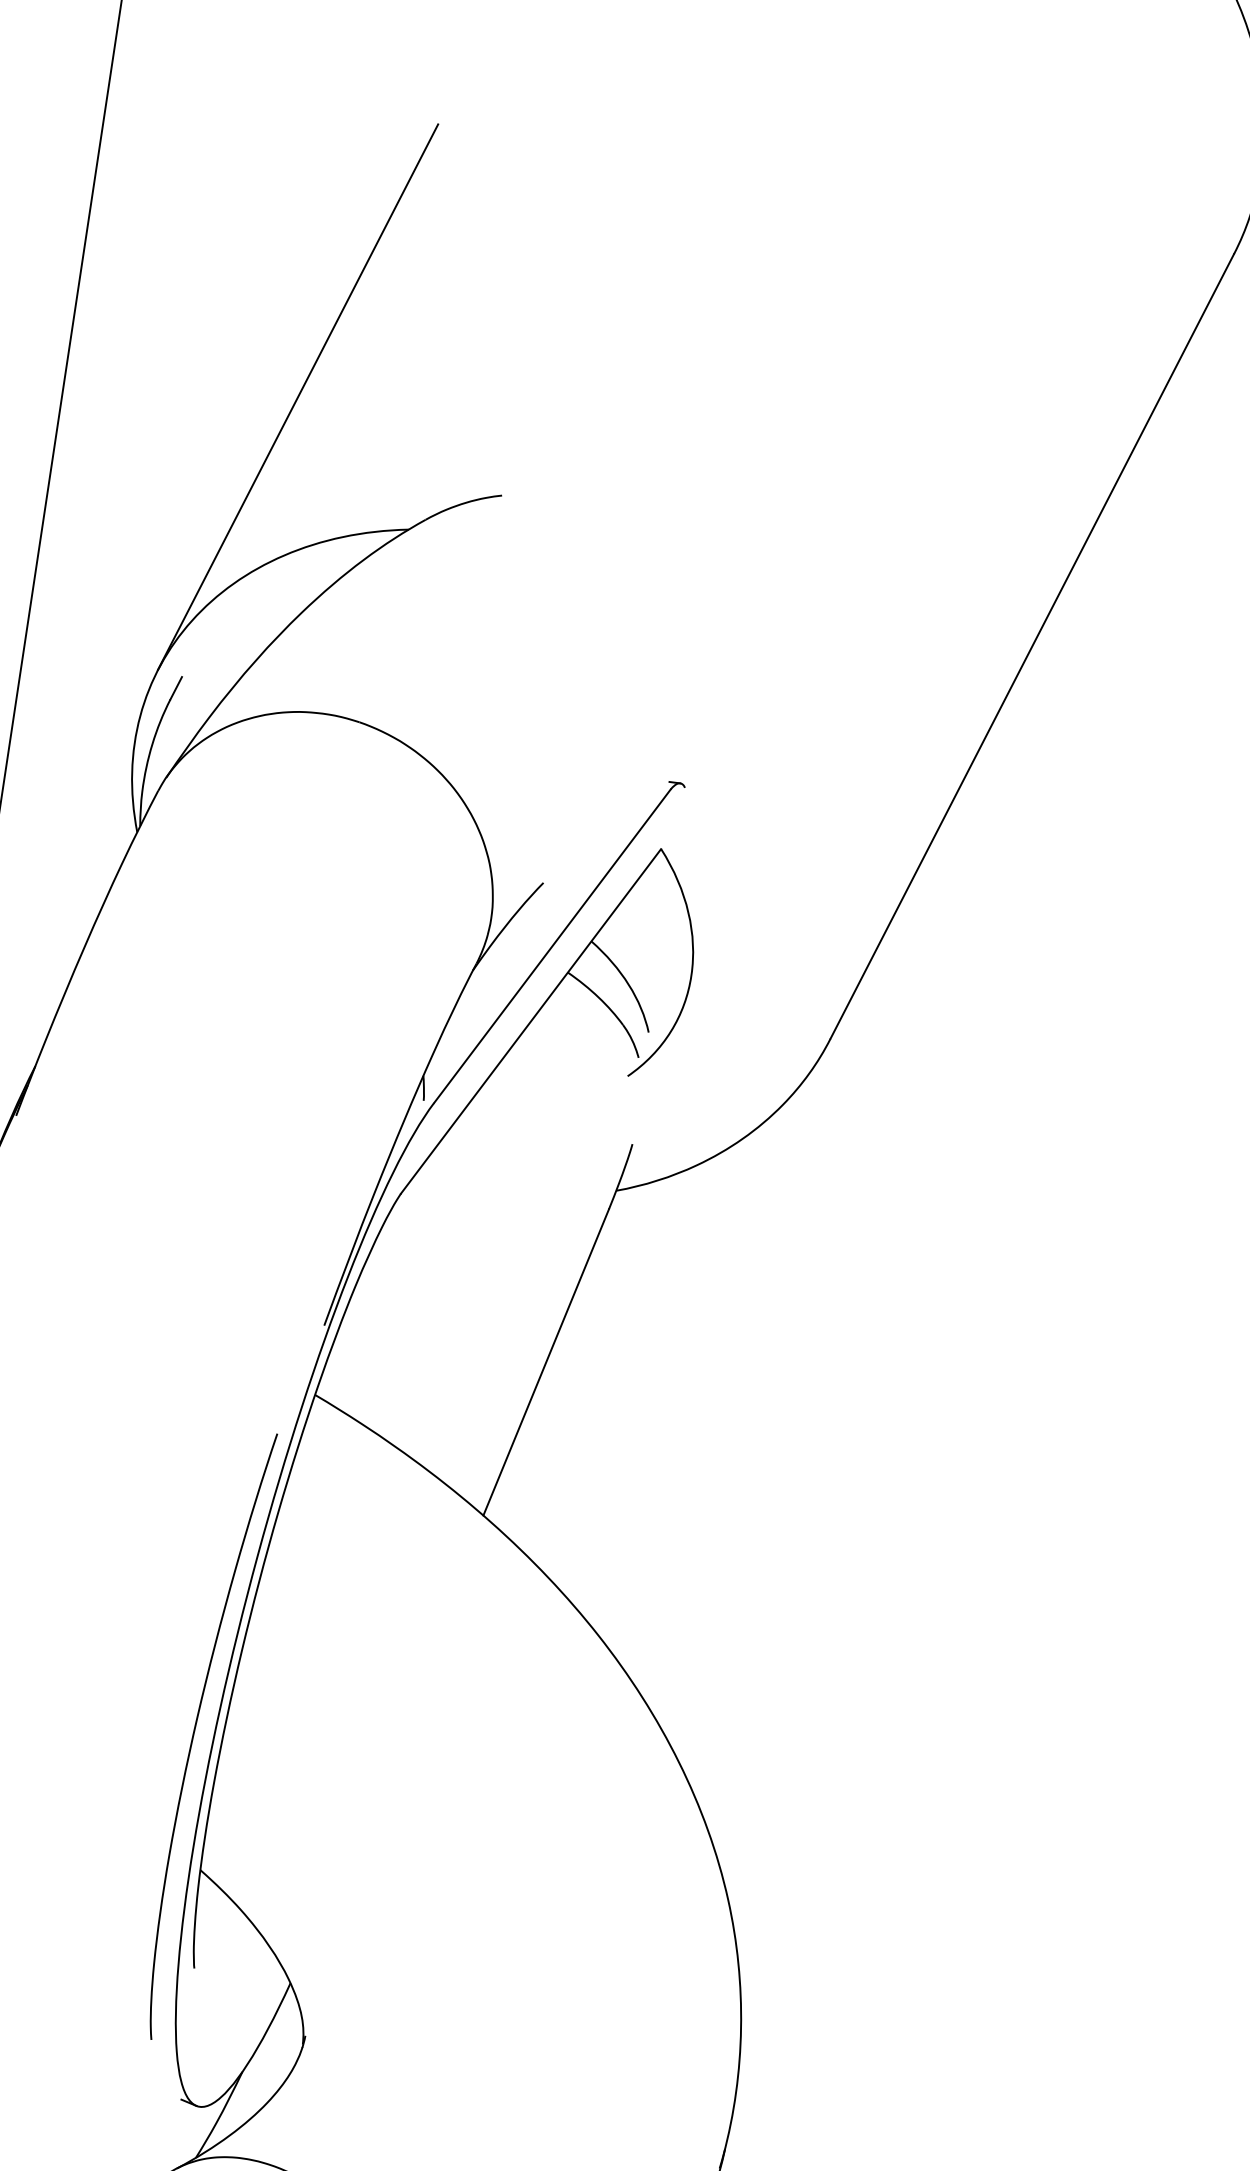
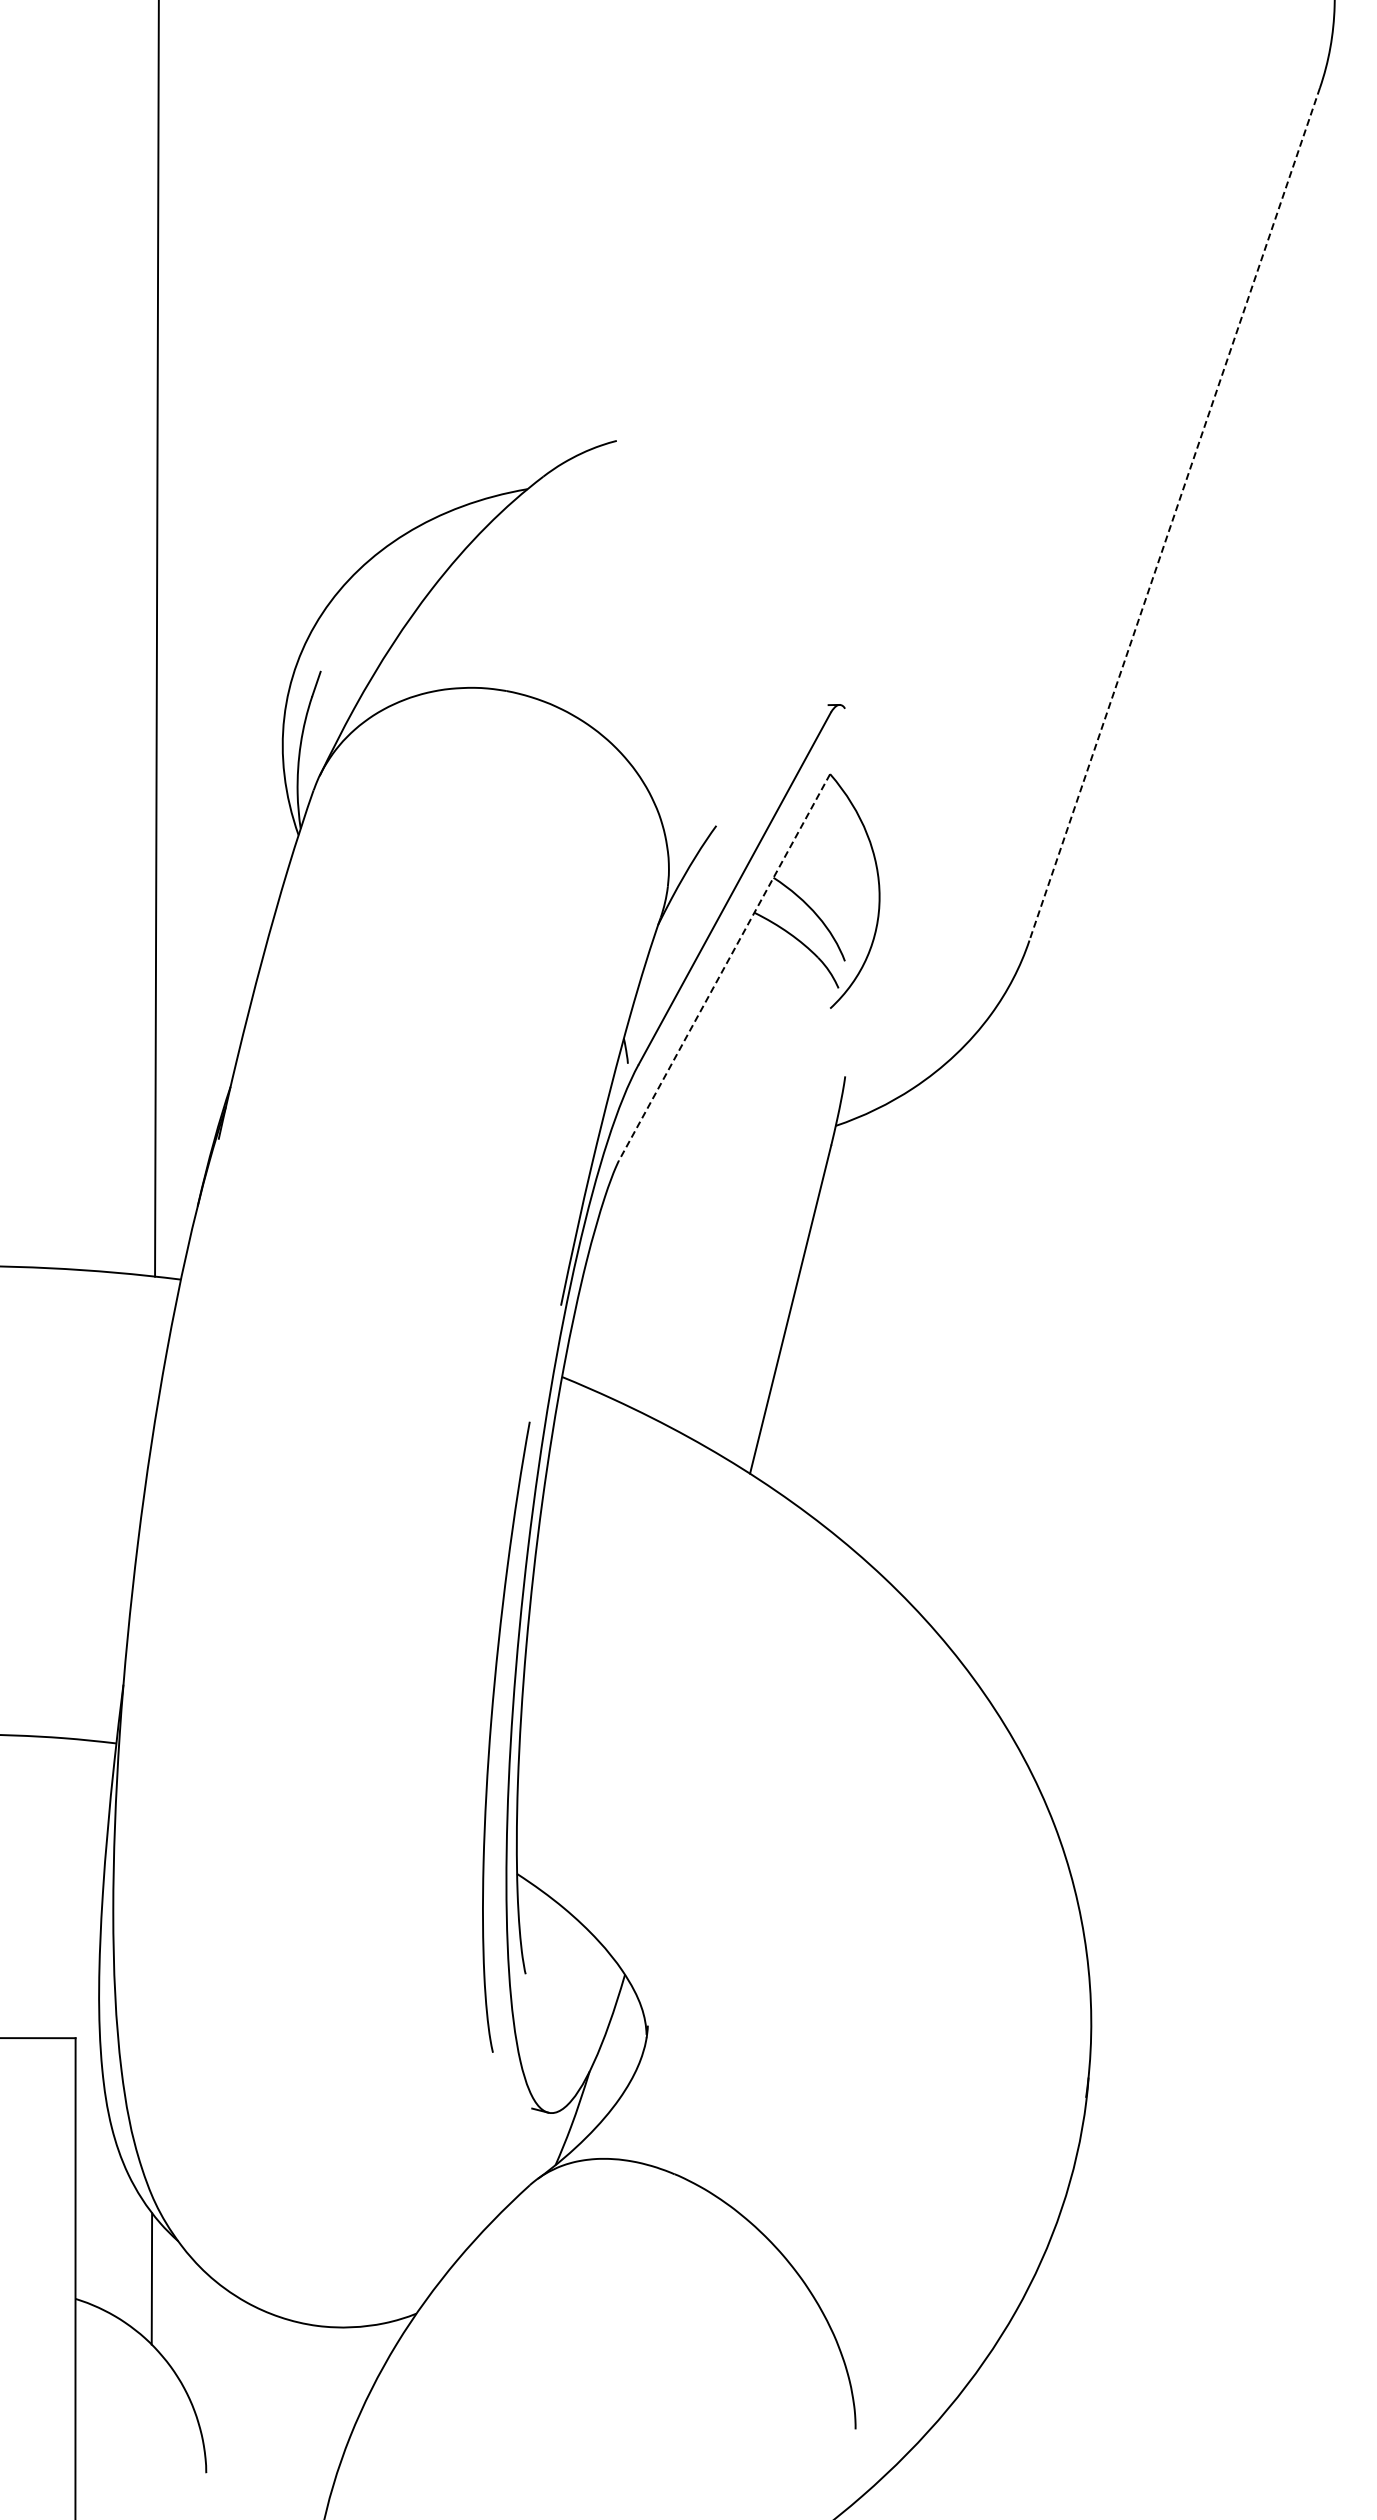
line: (297, 396) -> (395, 371), removed
line: (1031, 646) -> (1174, 514), solid -> dashed
line: (531, 1021) -> (724, 967), solid -> dashed

